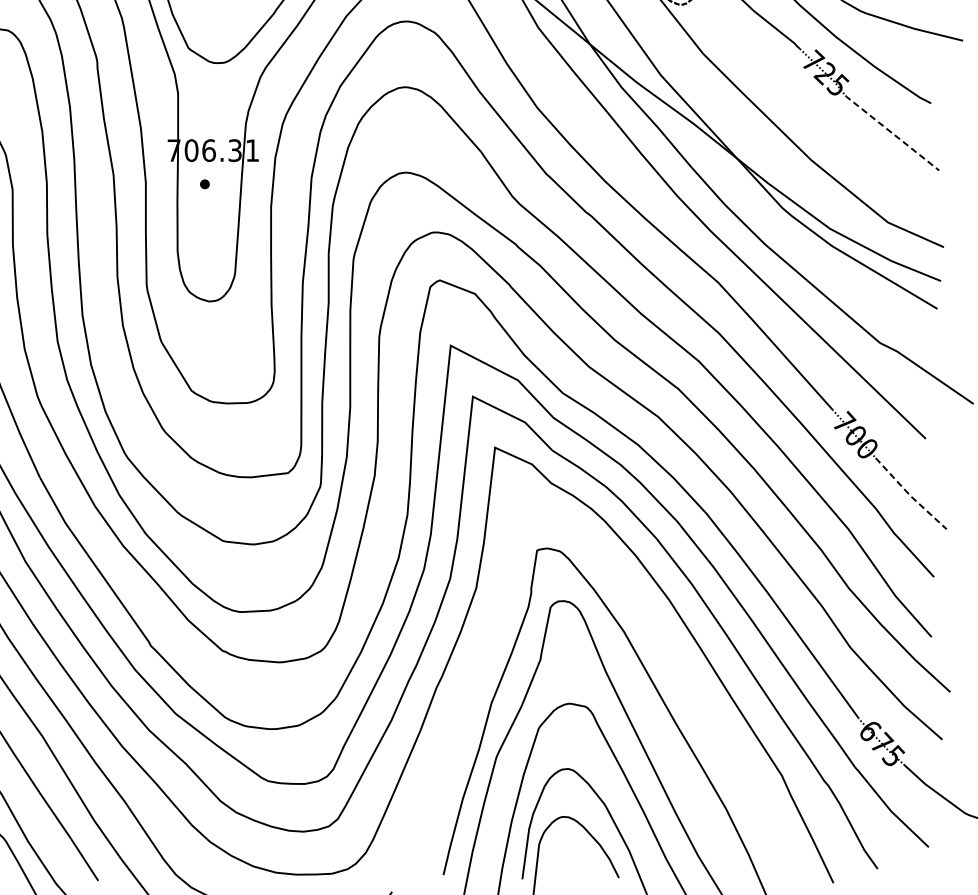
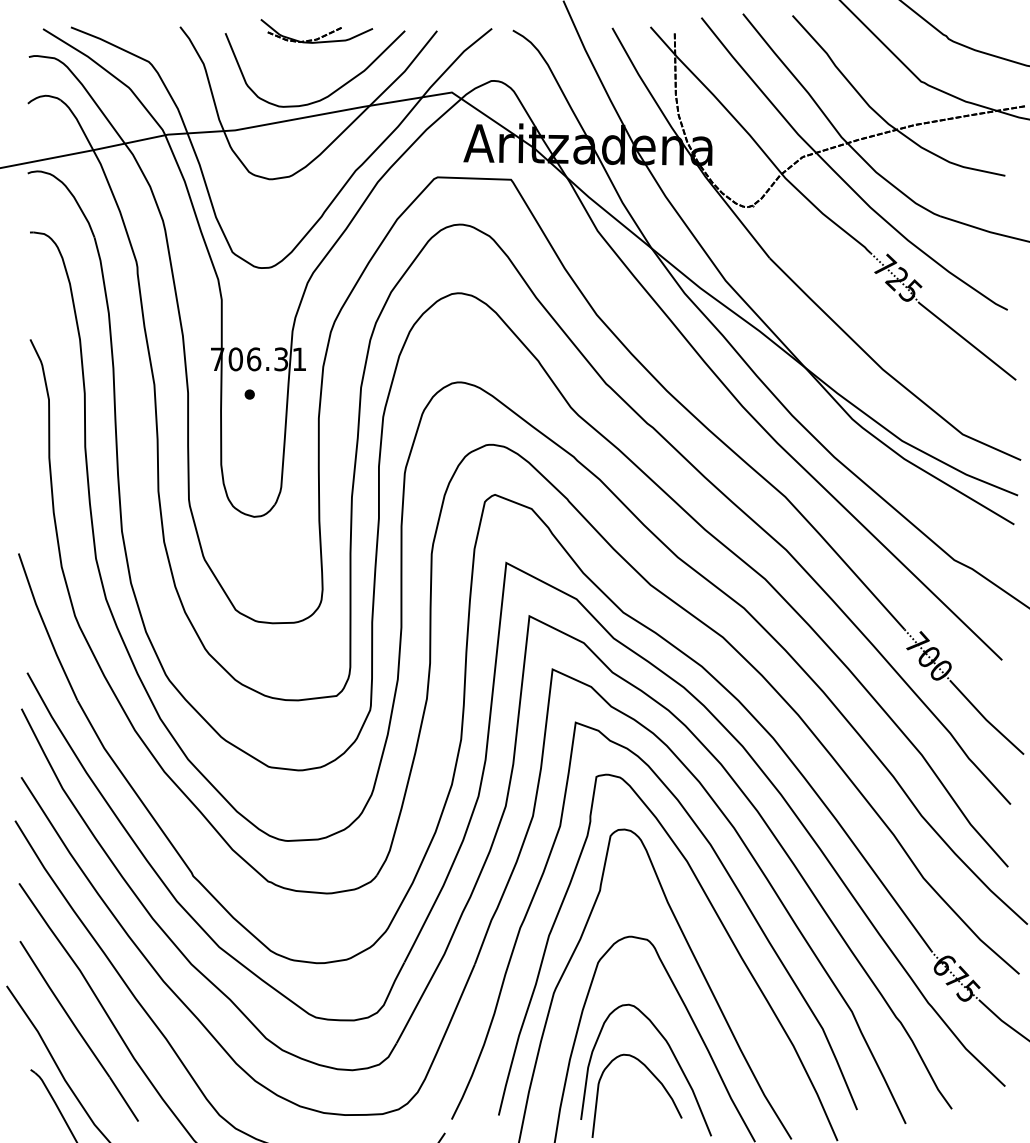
line: (891, 132) -> (966, 340), dashed -> solid
line: (909, 495) -> (985, 719), dashed -> solid
curve: (663, 646) -> (728, 876), added

